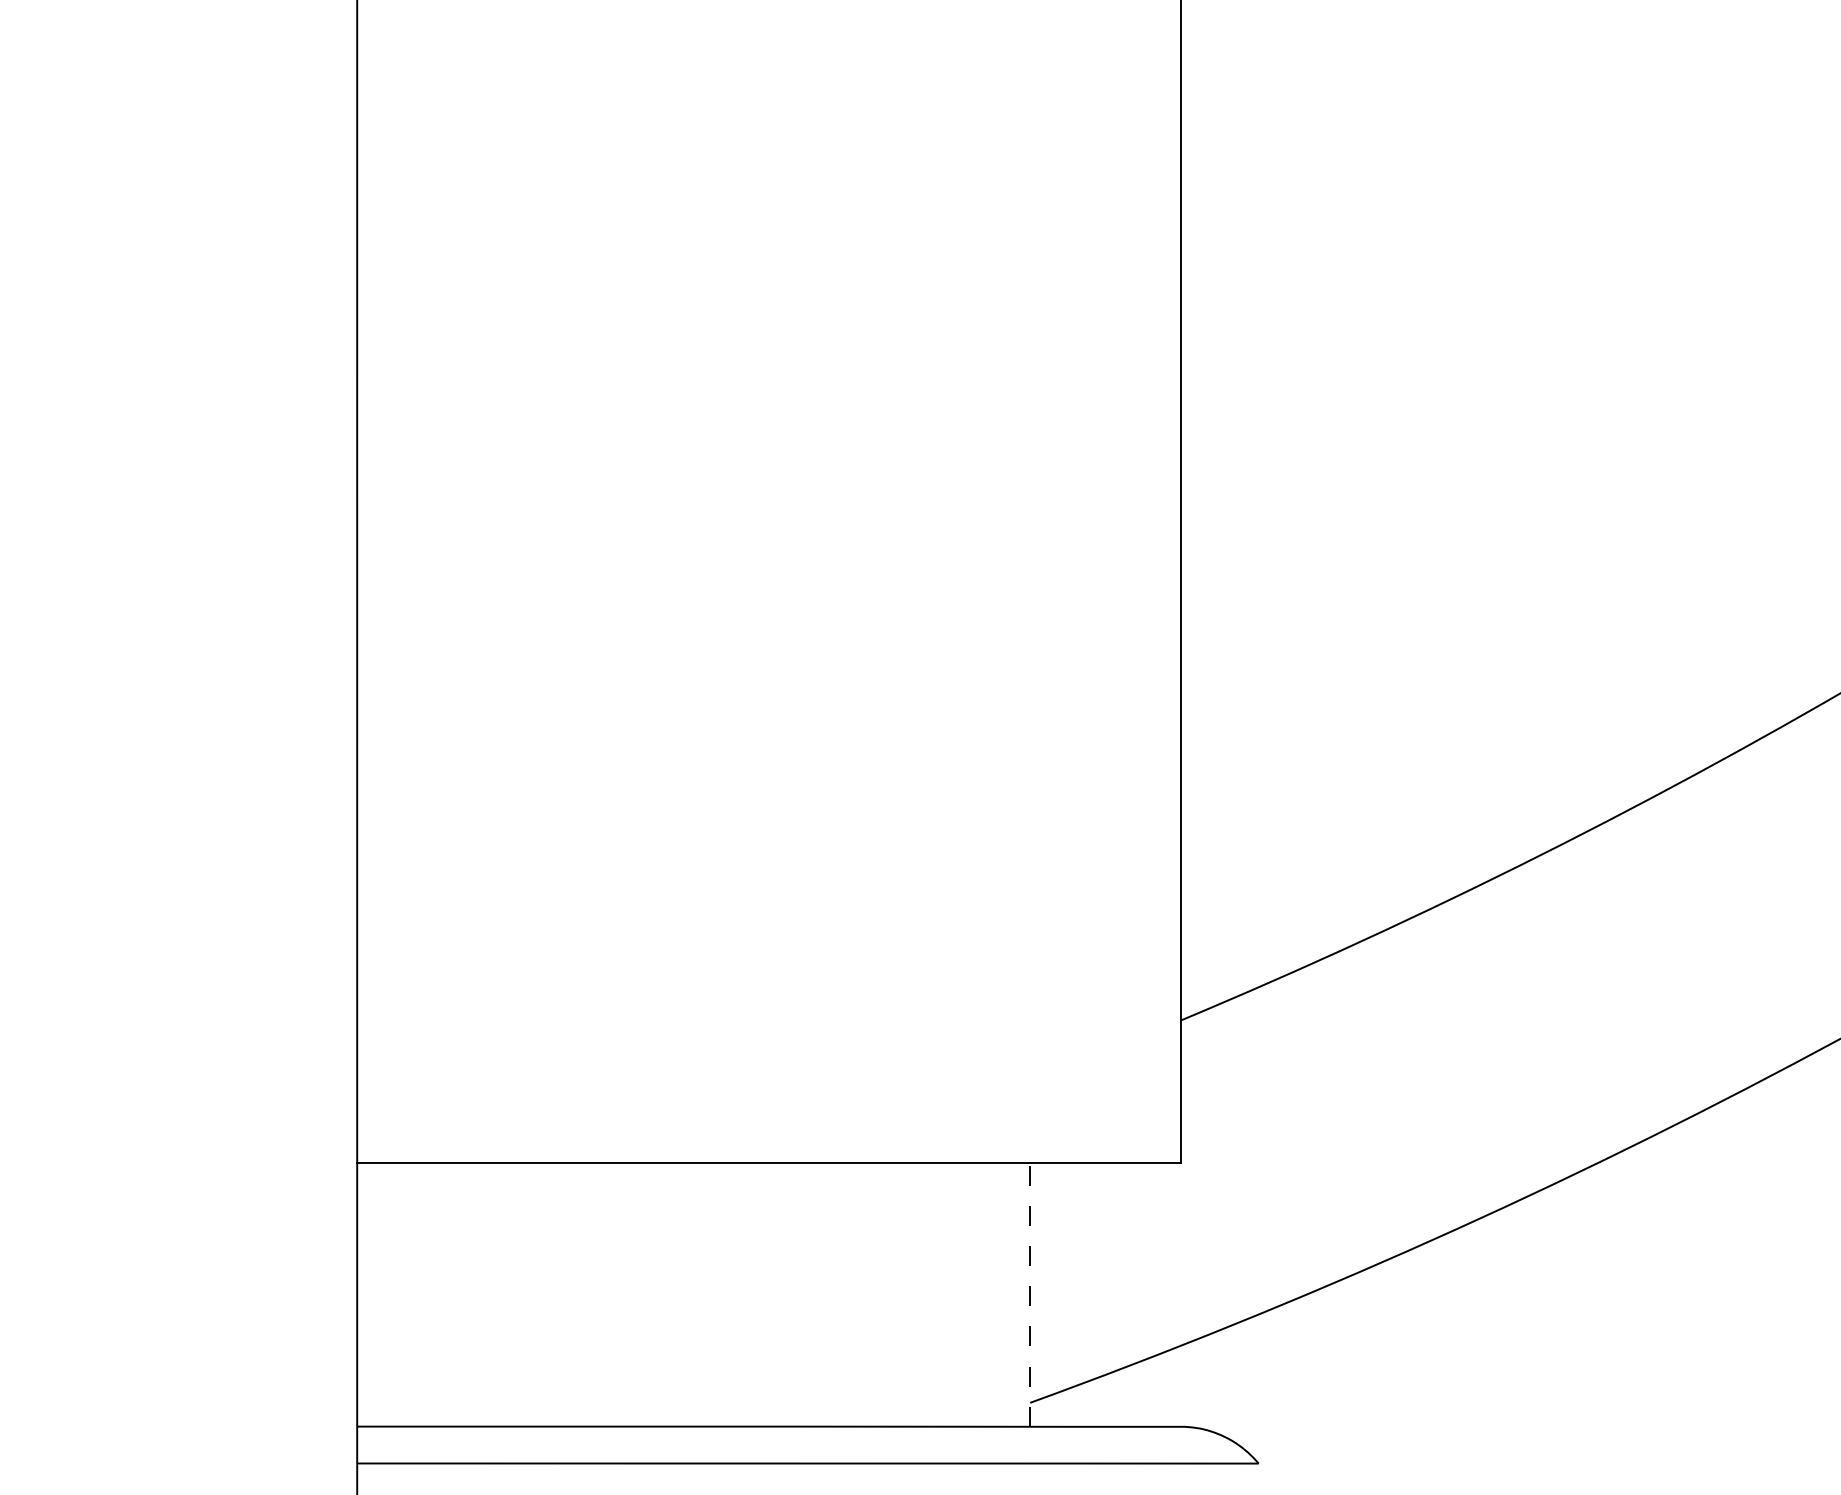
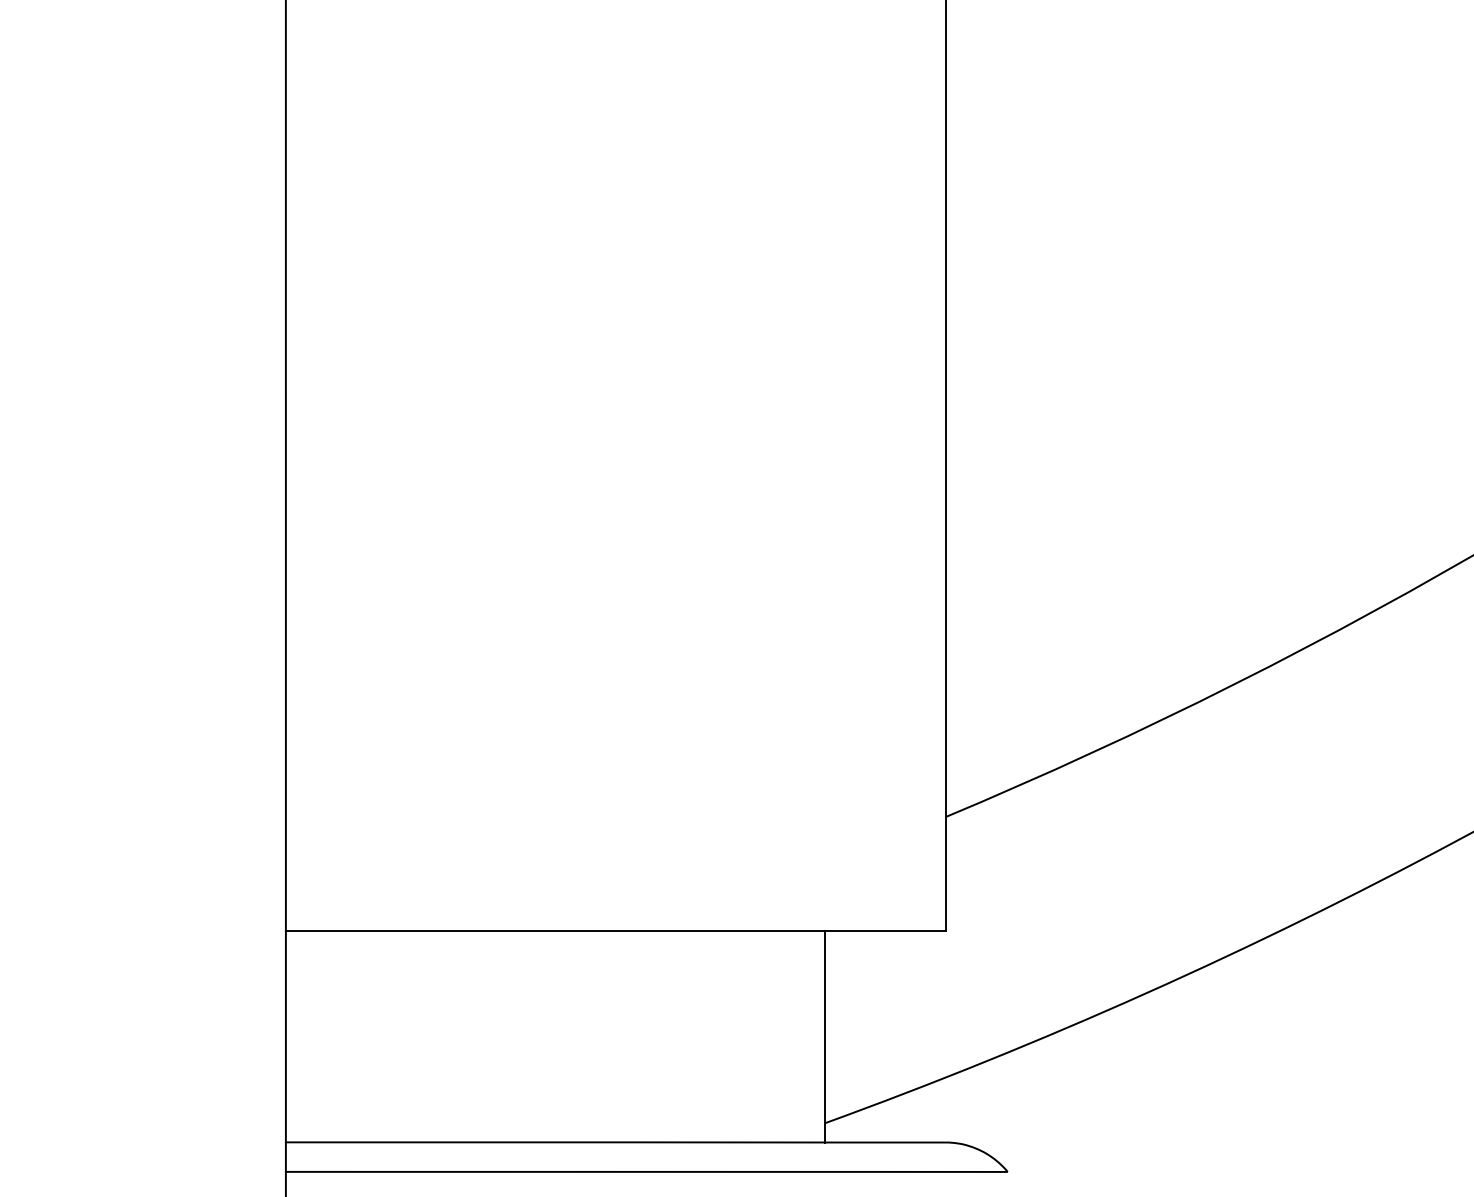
line: (1029, 1294) -> (824, 1036), dashed -> solid

